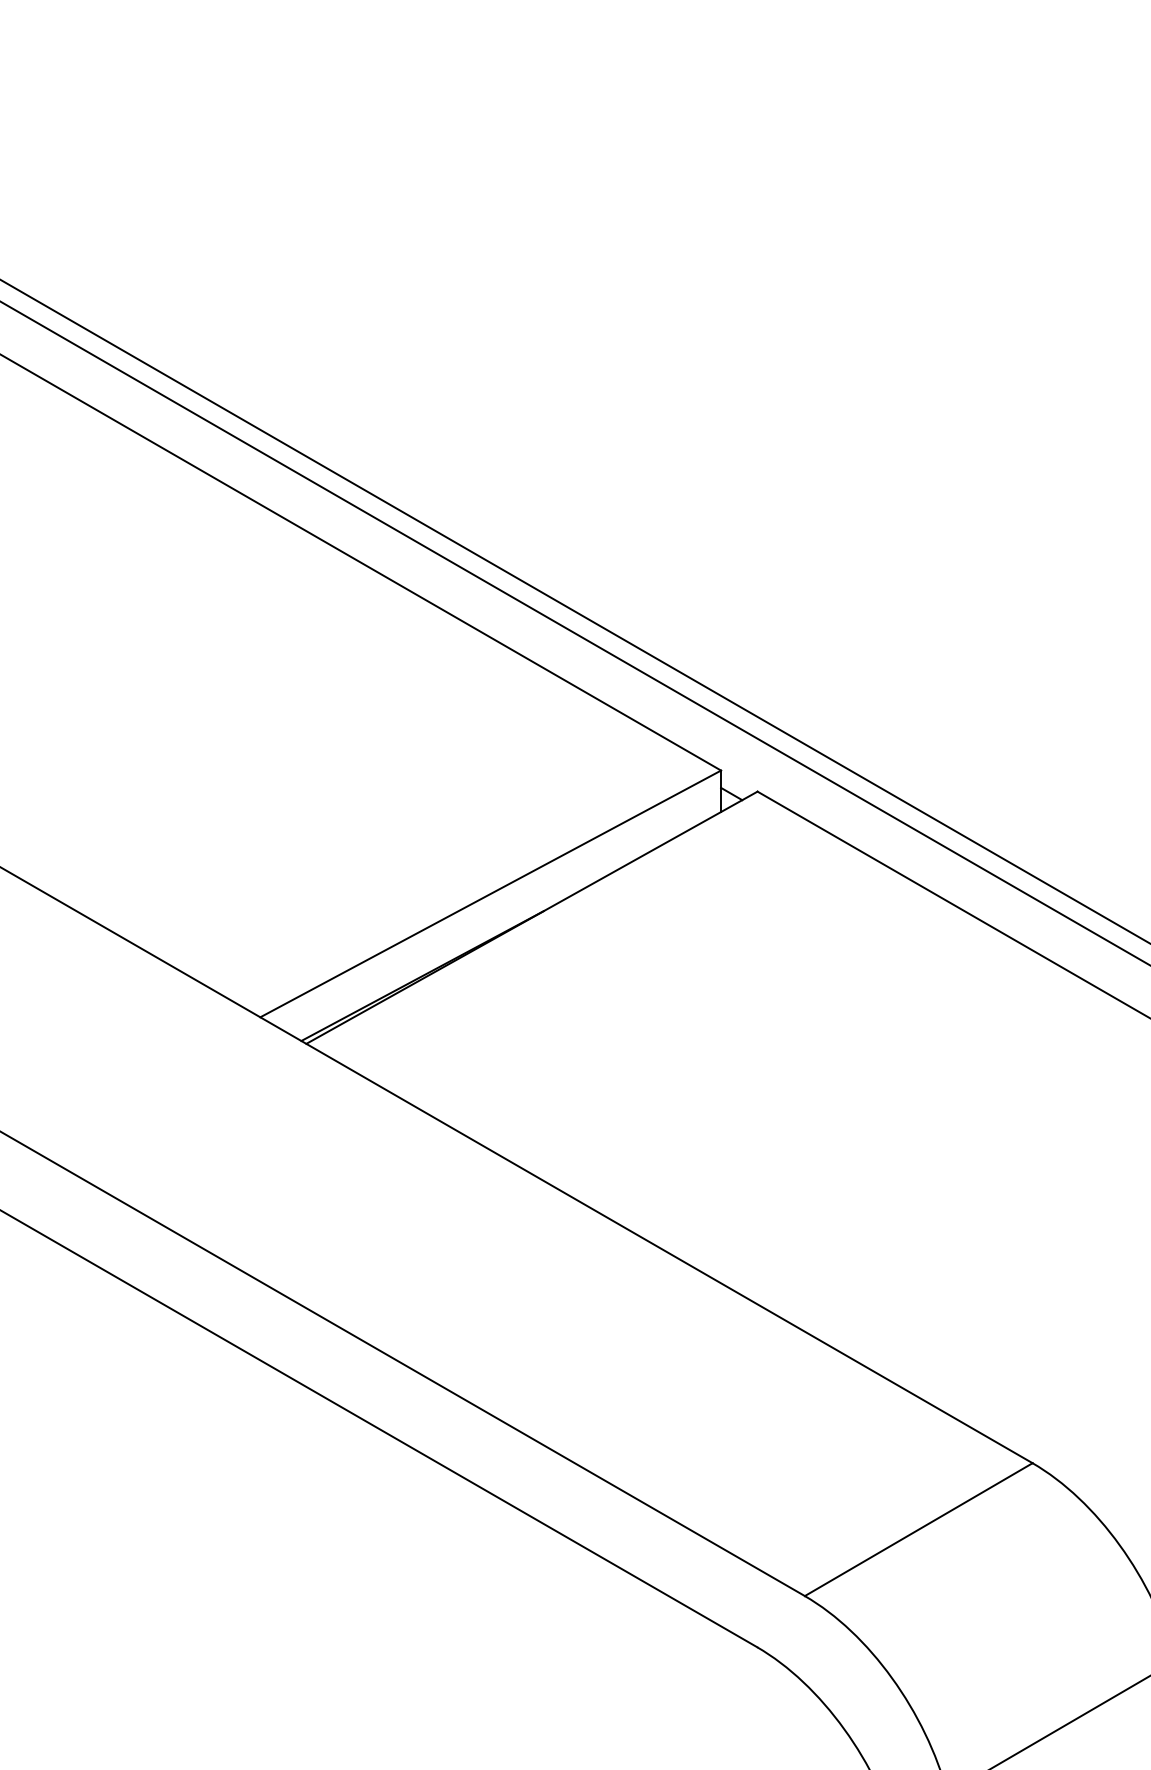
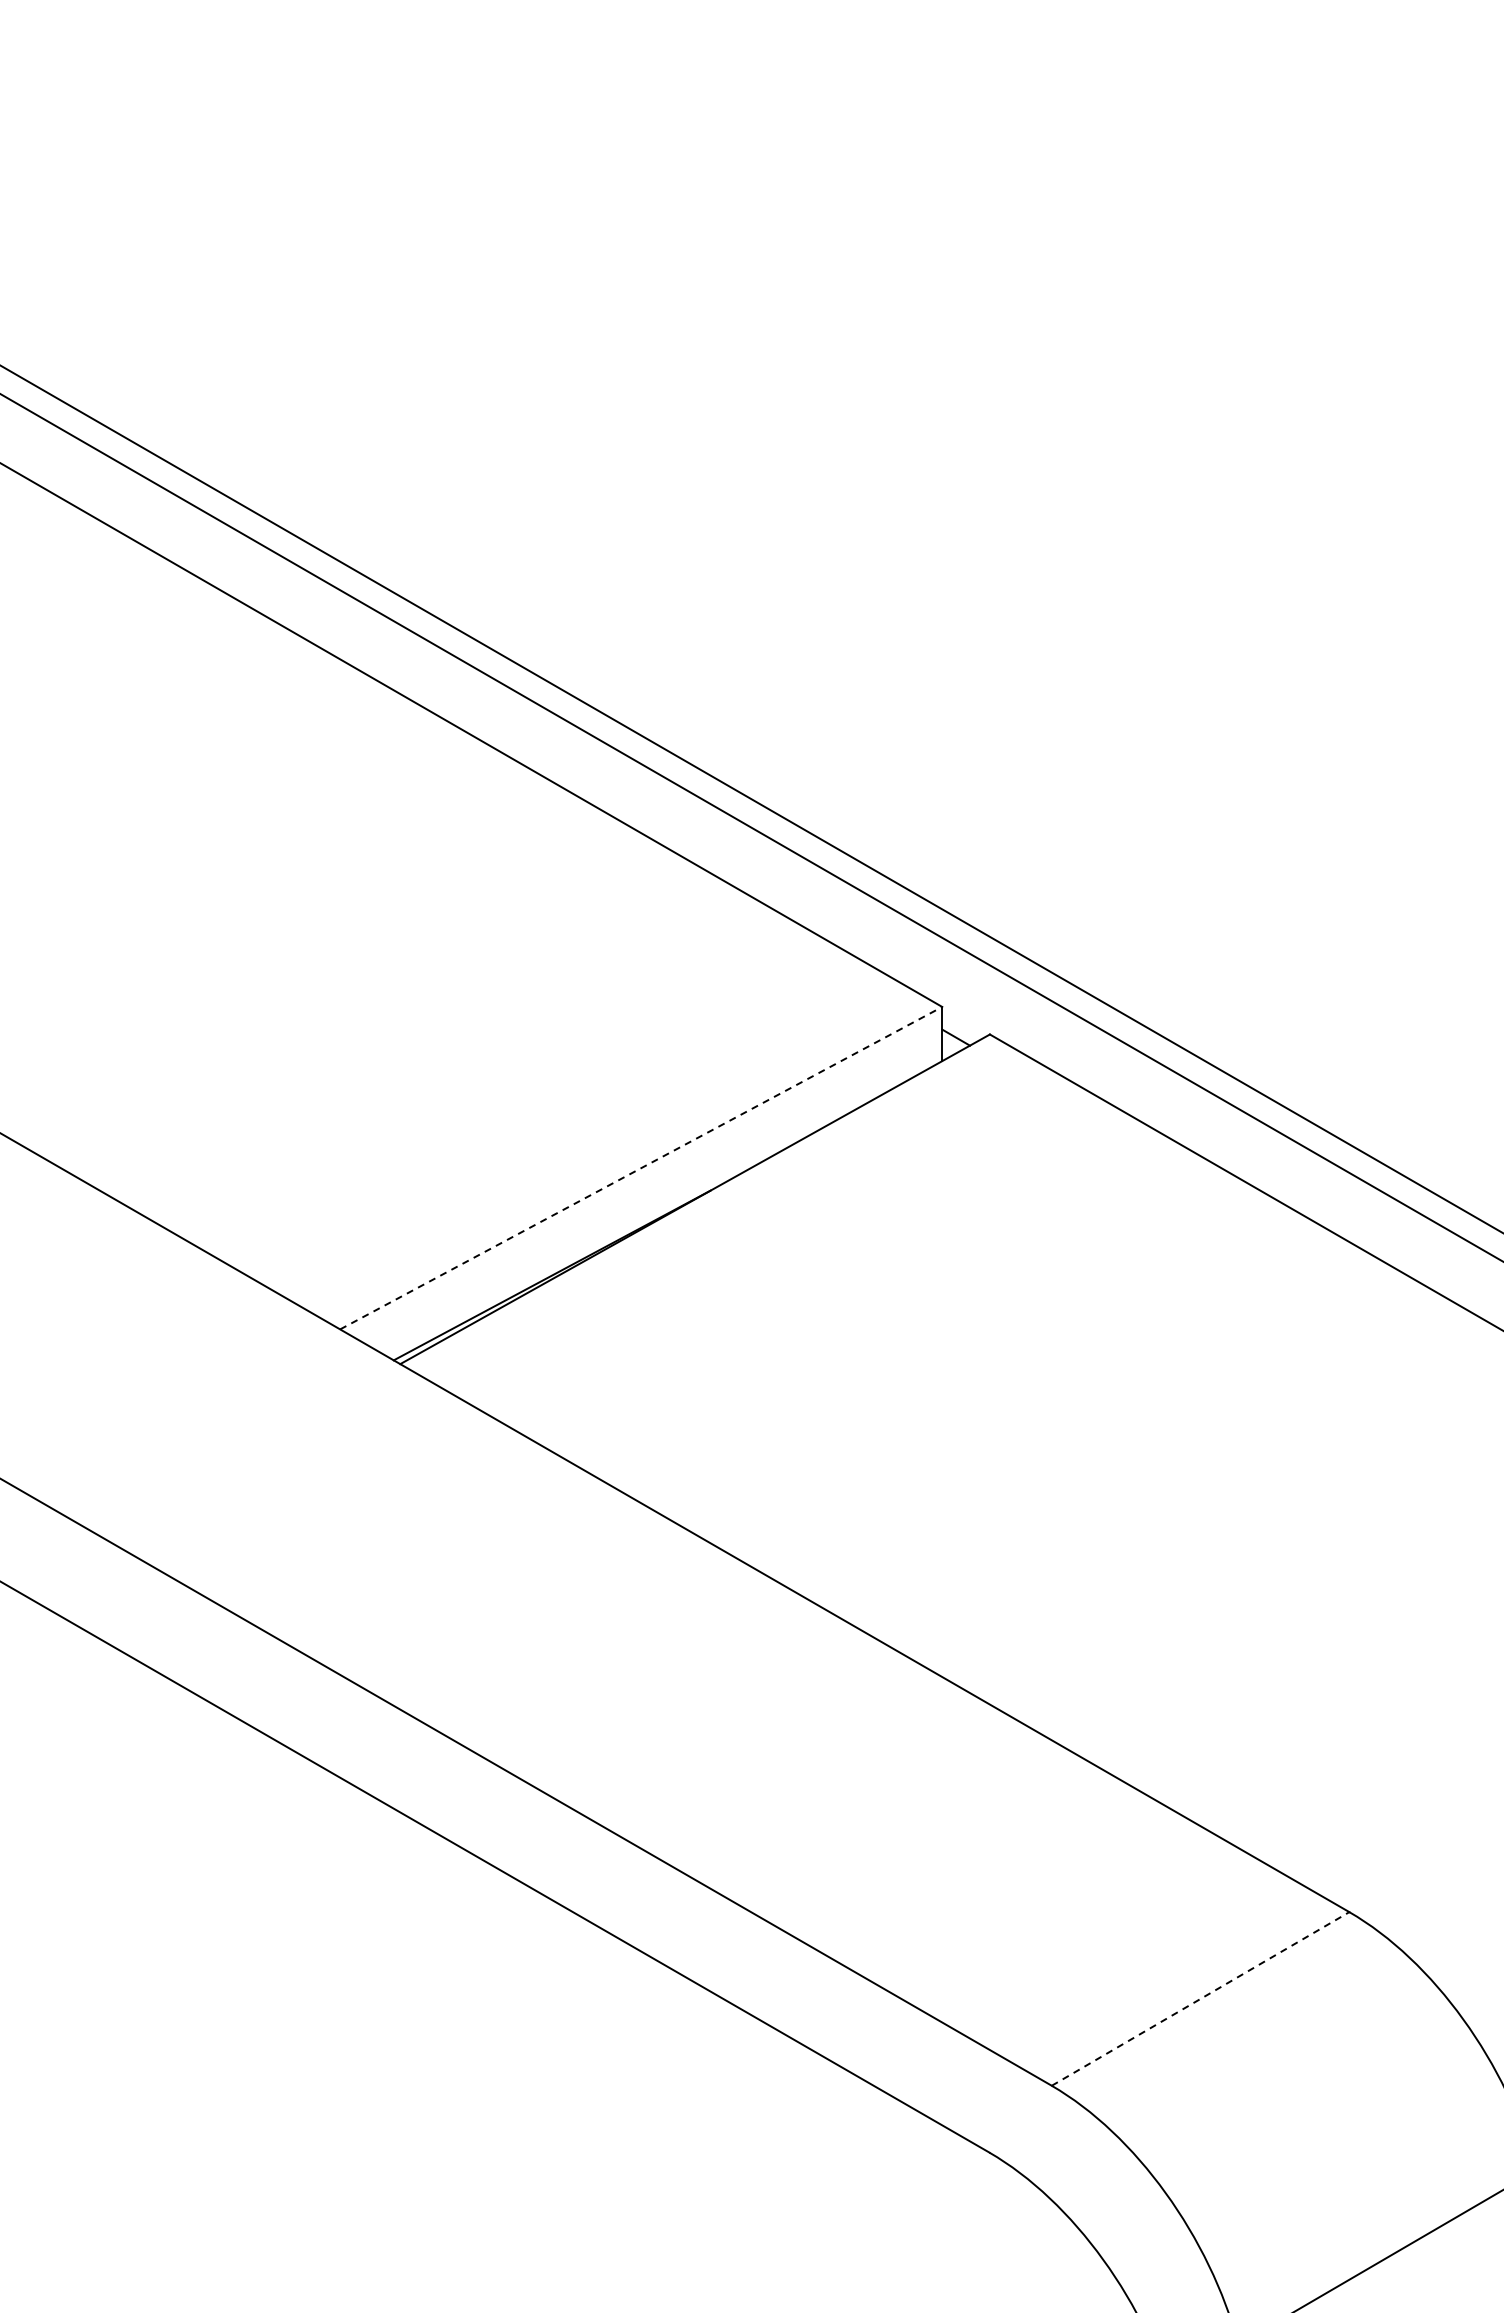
line: (490, 894) -> (641, 1168), solid -> dashed
line: (919, 1529) -> (1201, 1998), solid -> dashed

